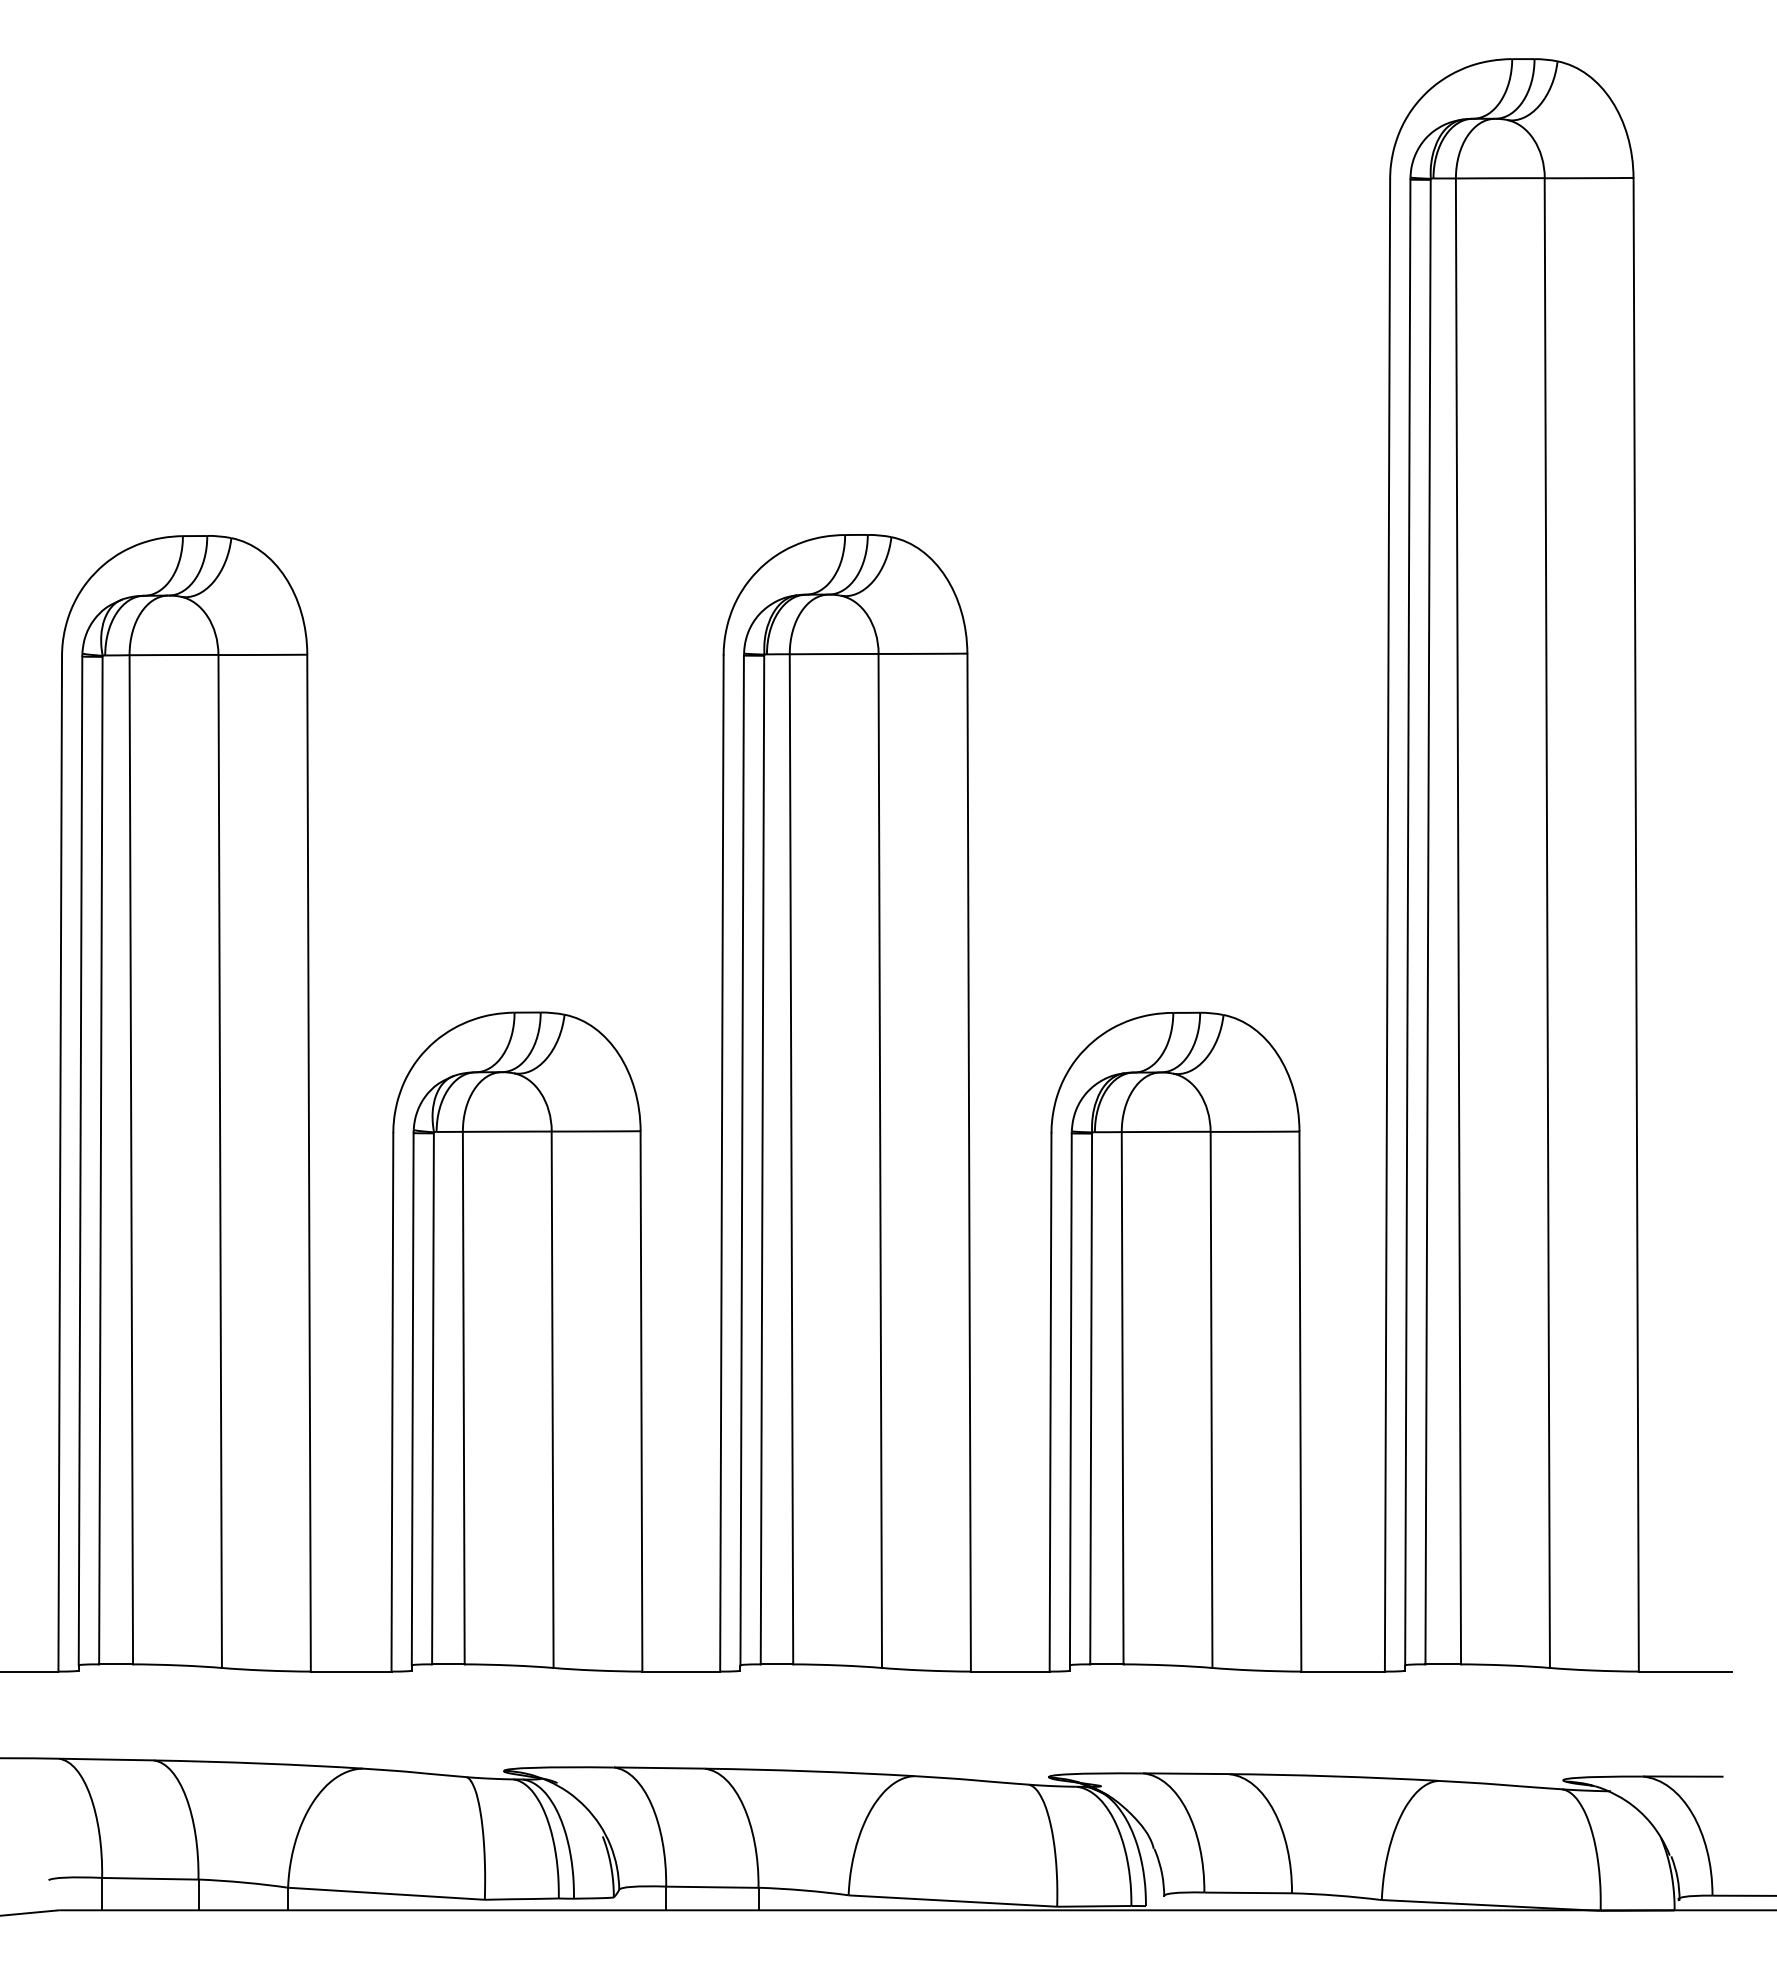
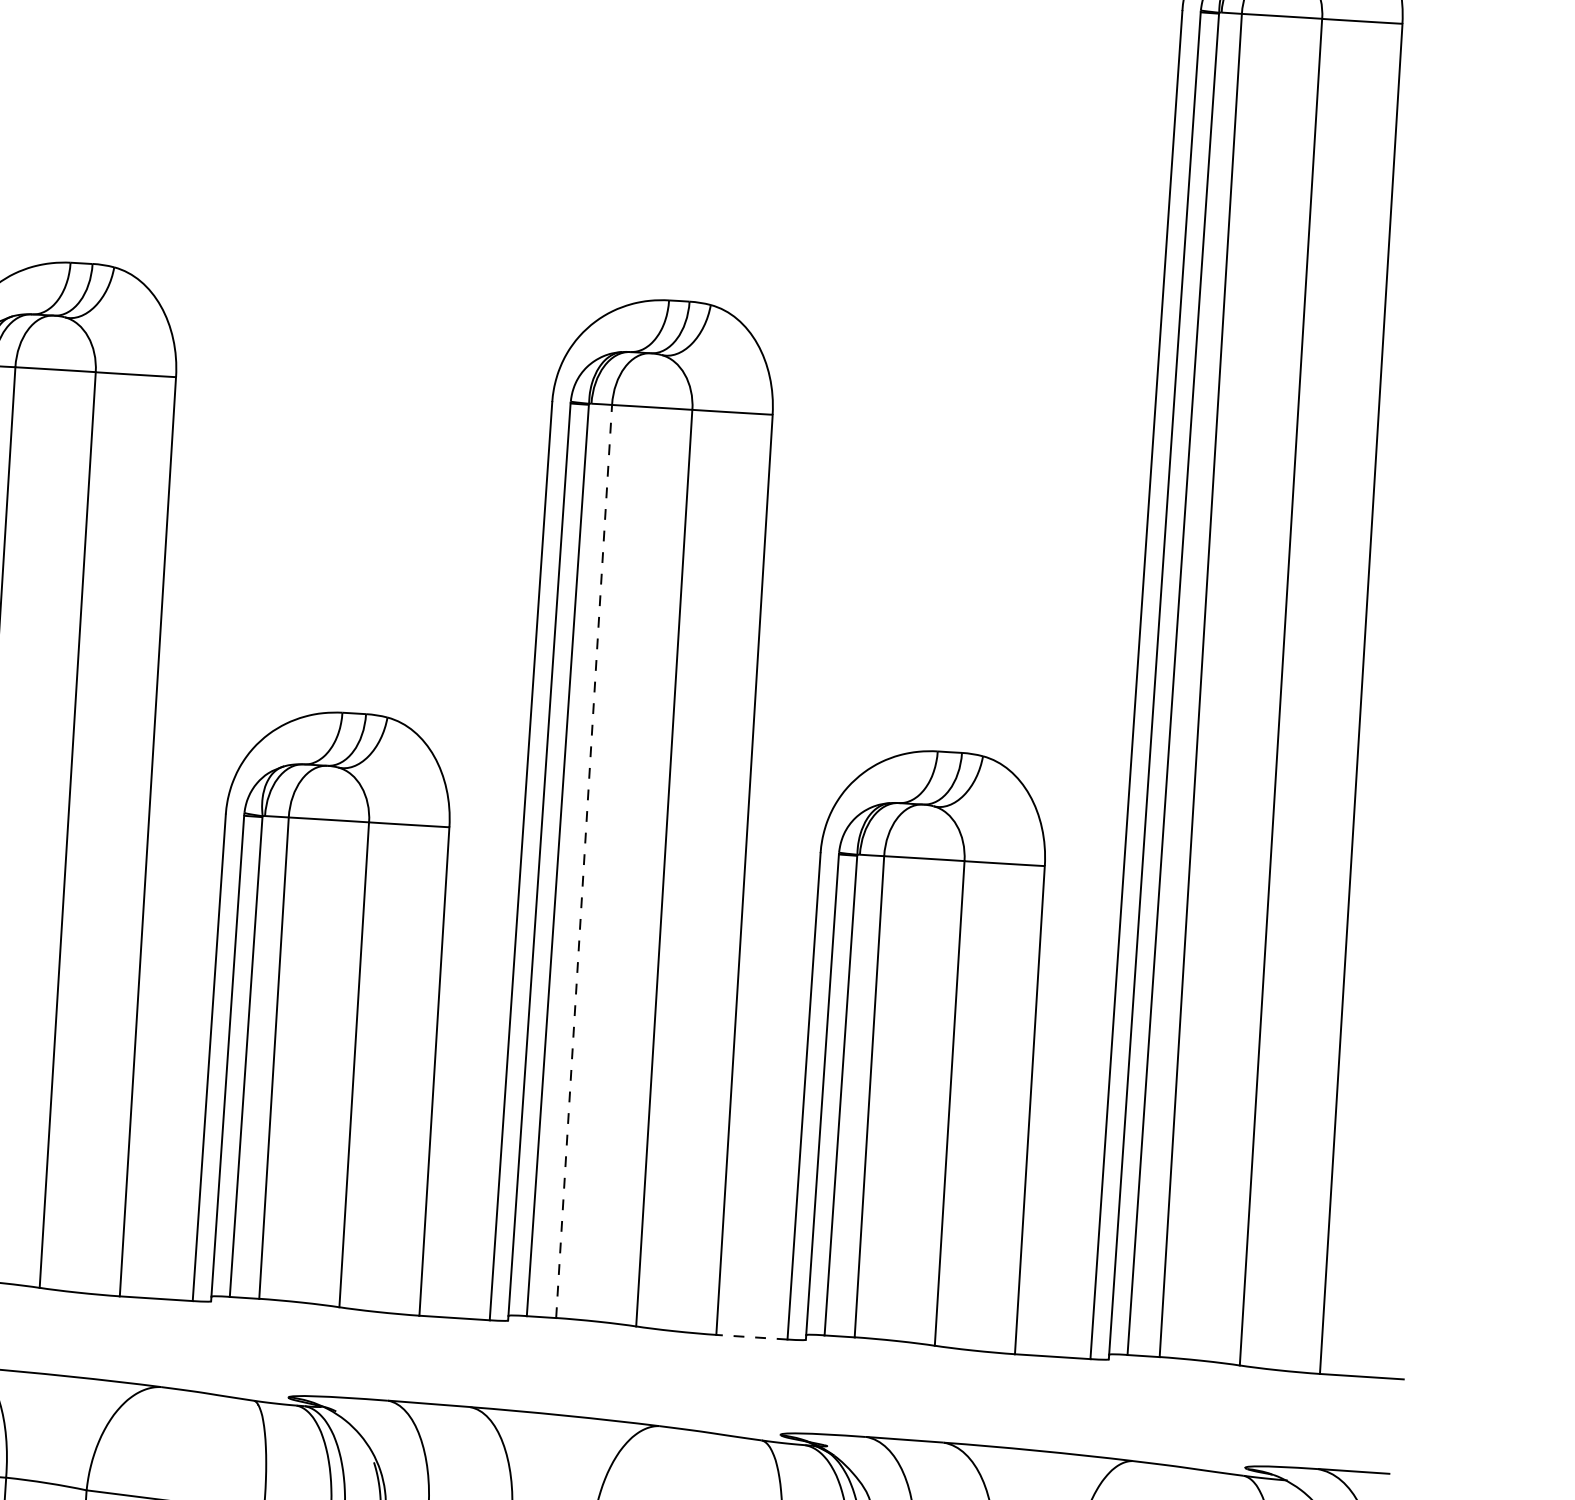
line: (791, 1158) -> (584, 860), solid -> dashed
line: (1009, 1671) -> (751, 1337), solid -> dashed

